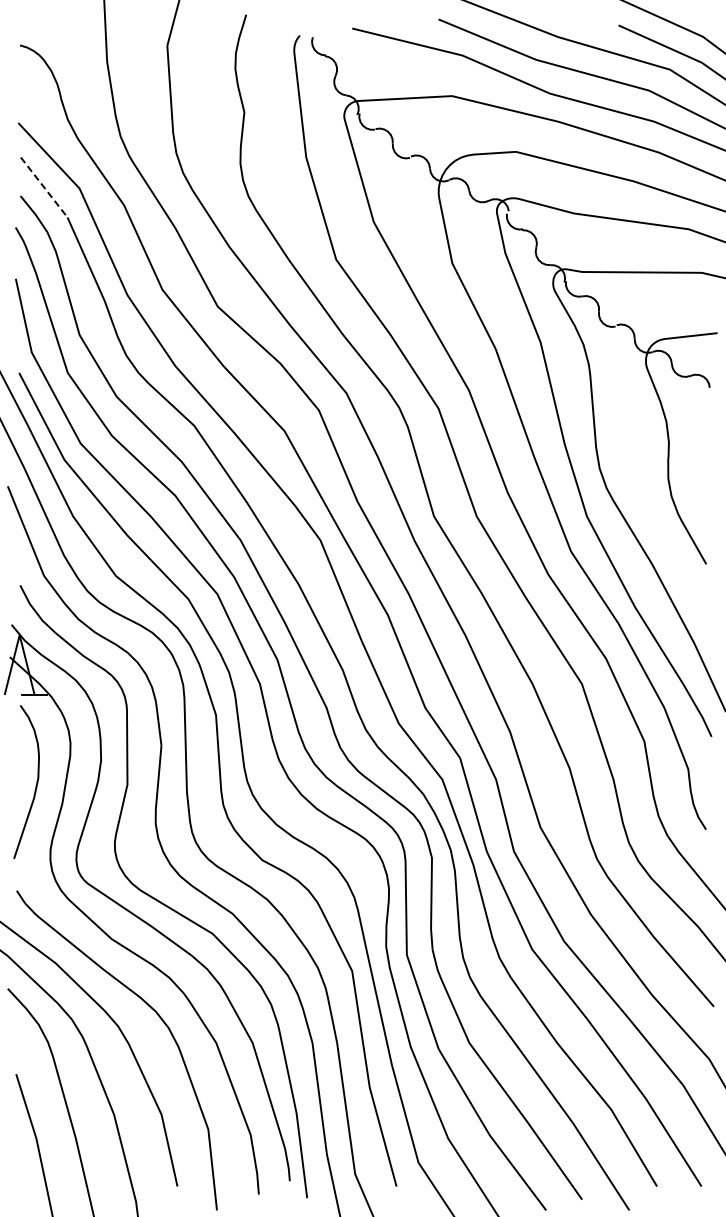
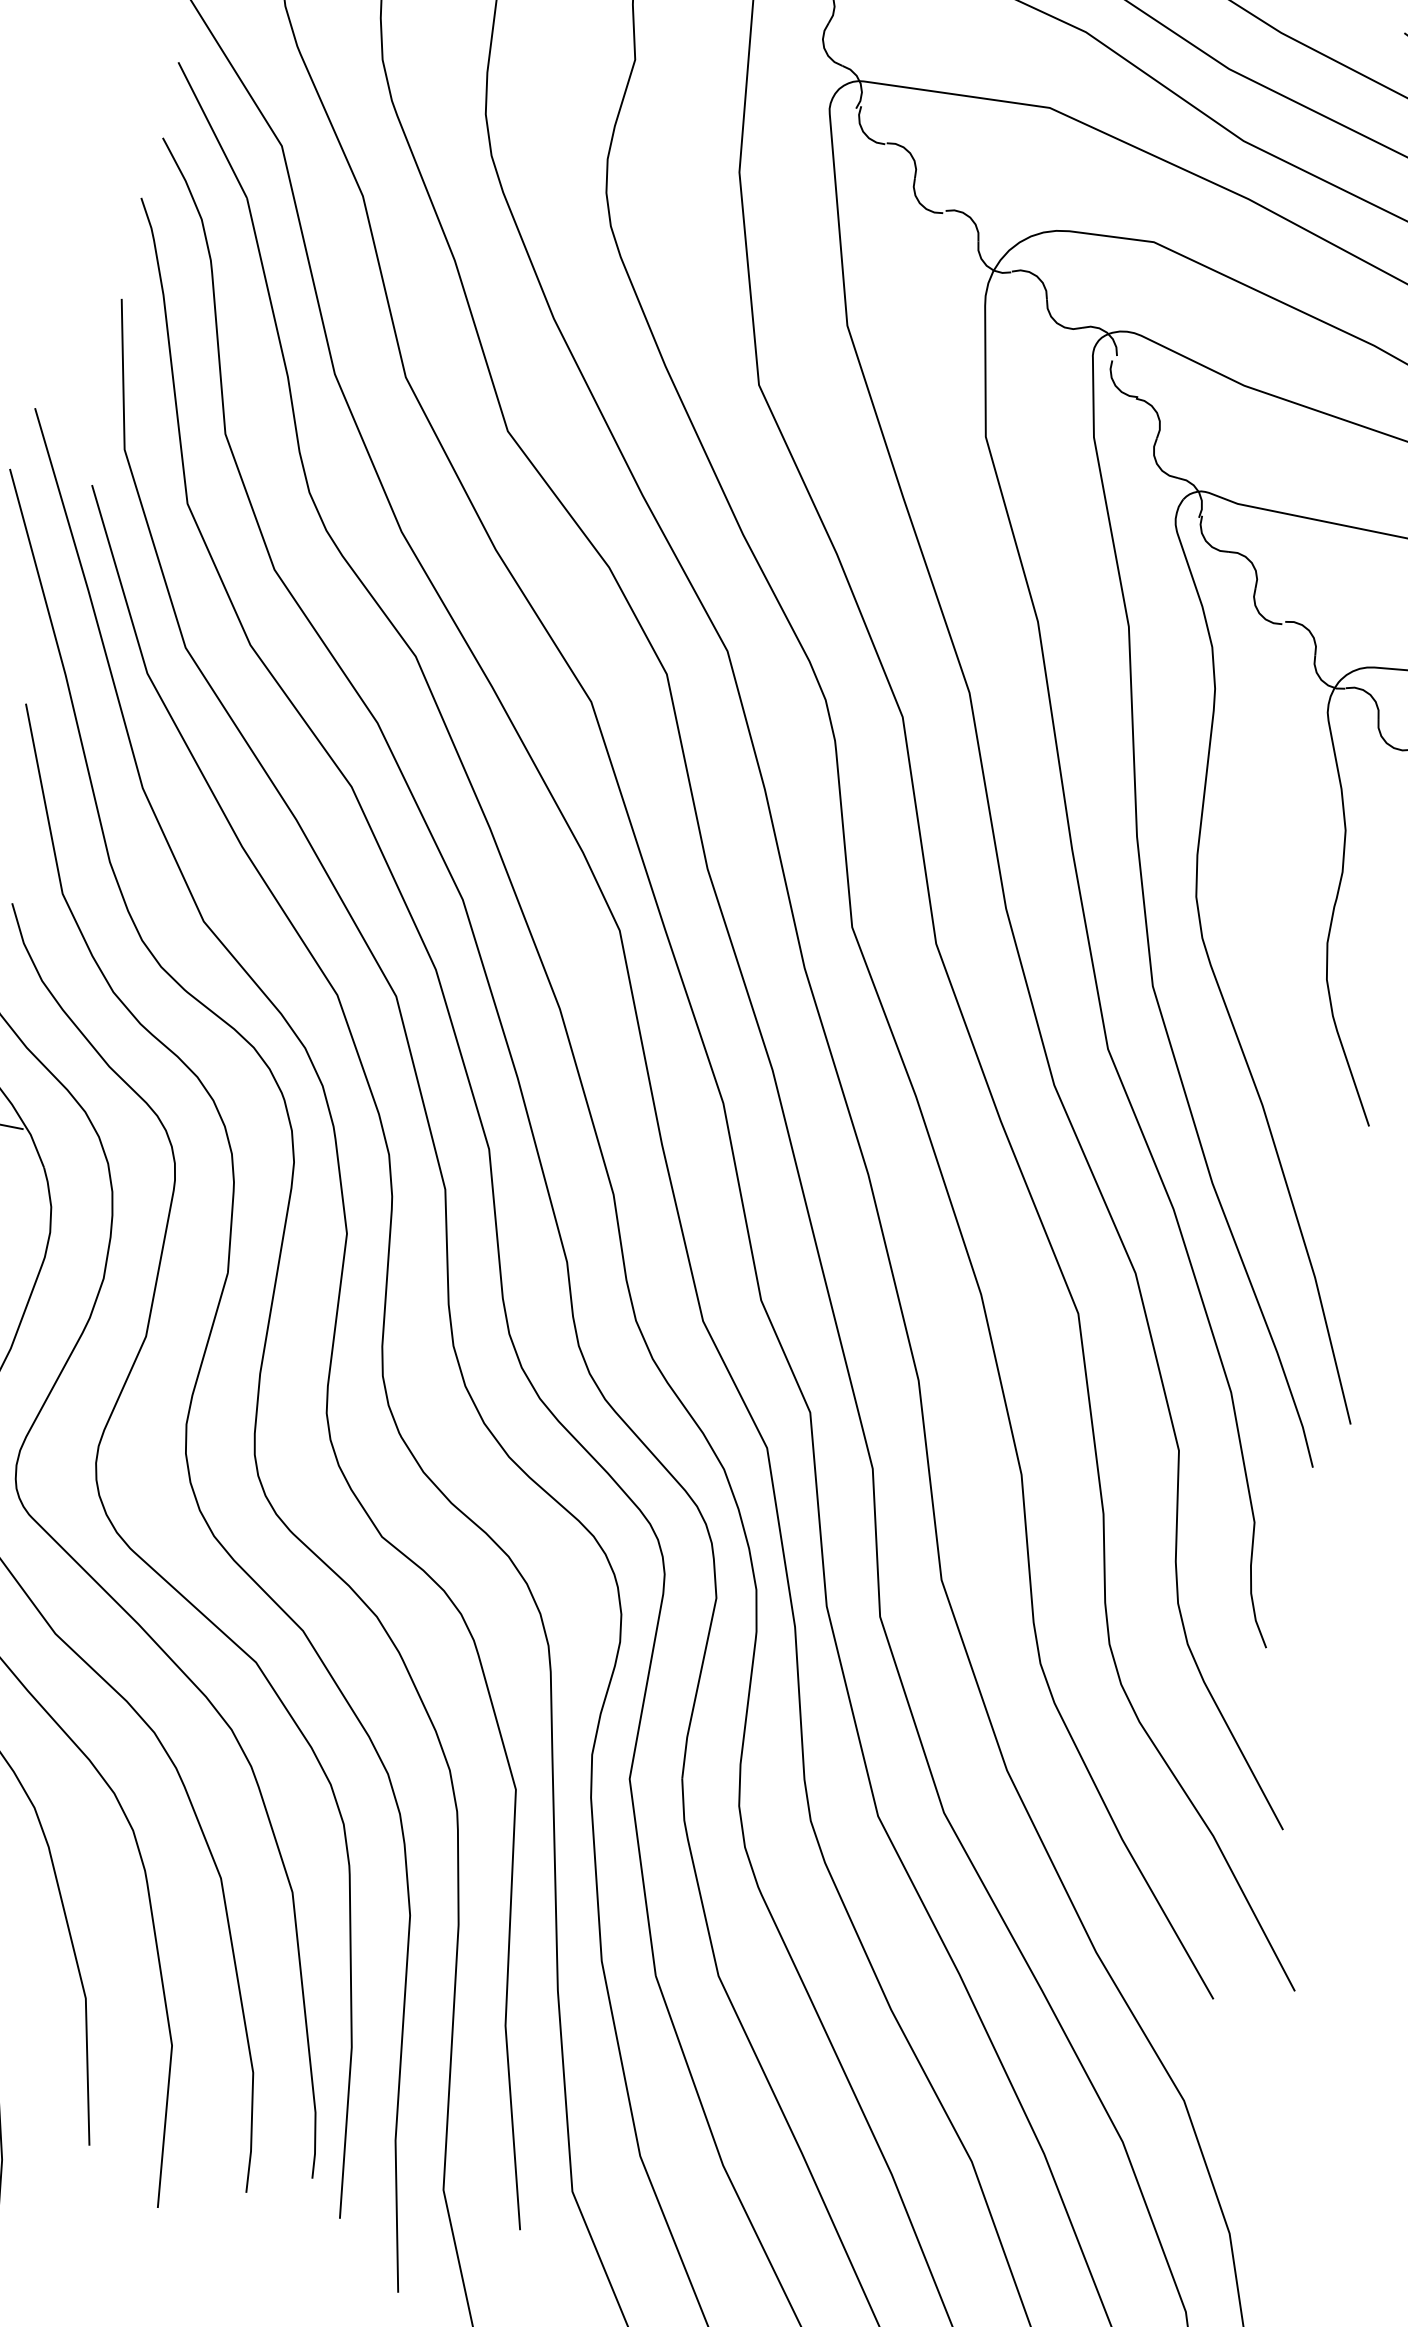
line: (44, 187) -> (213, 130), dashed -> solid

